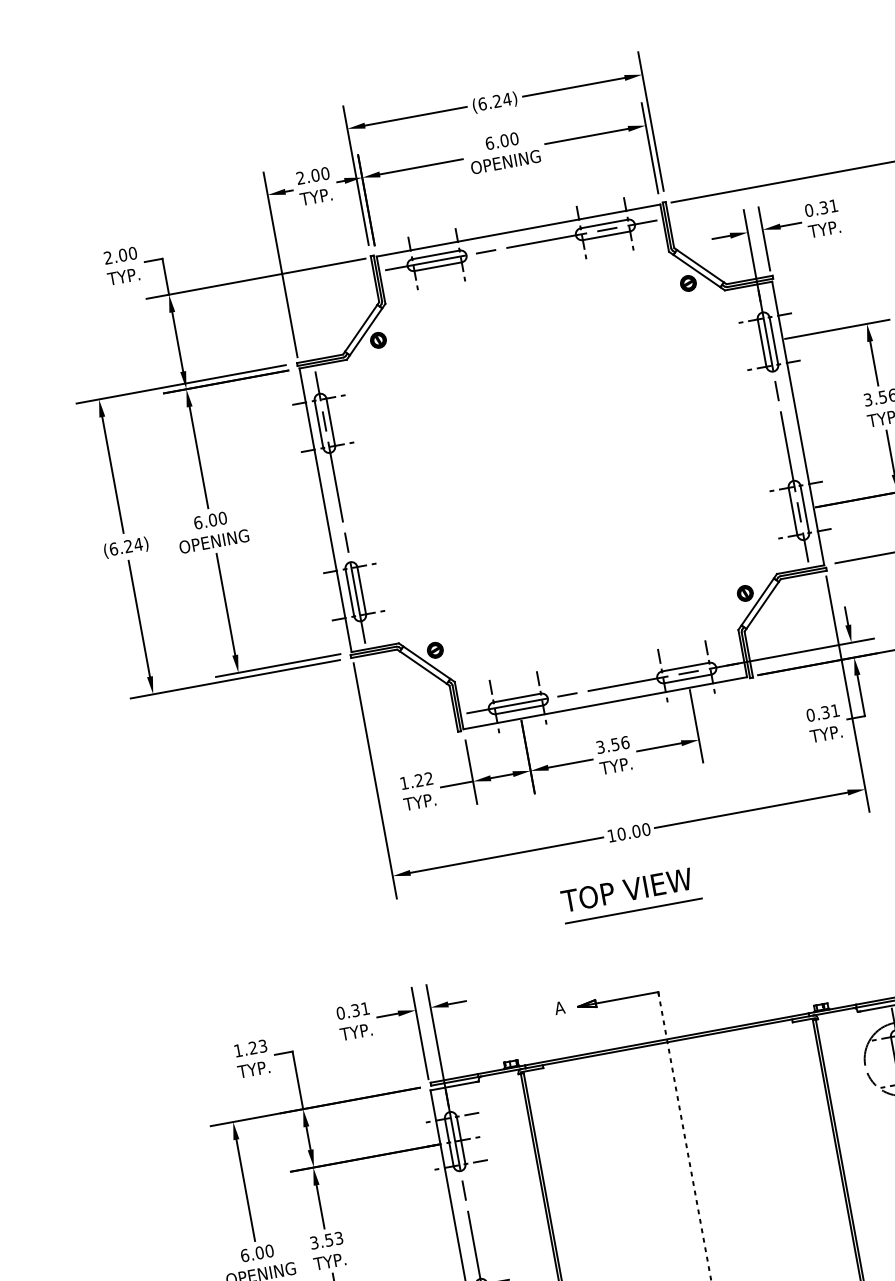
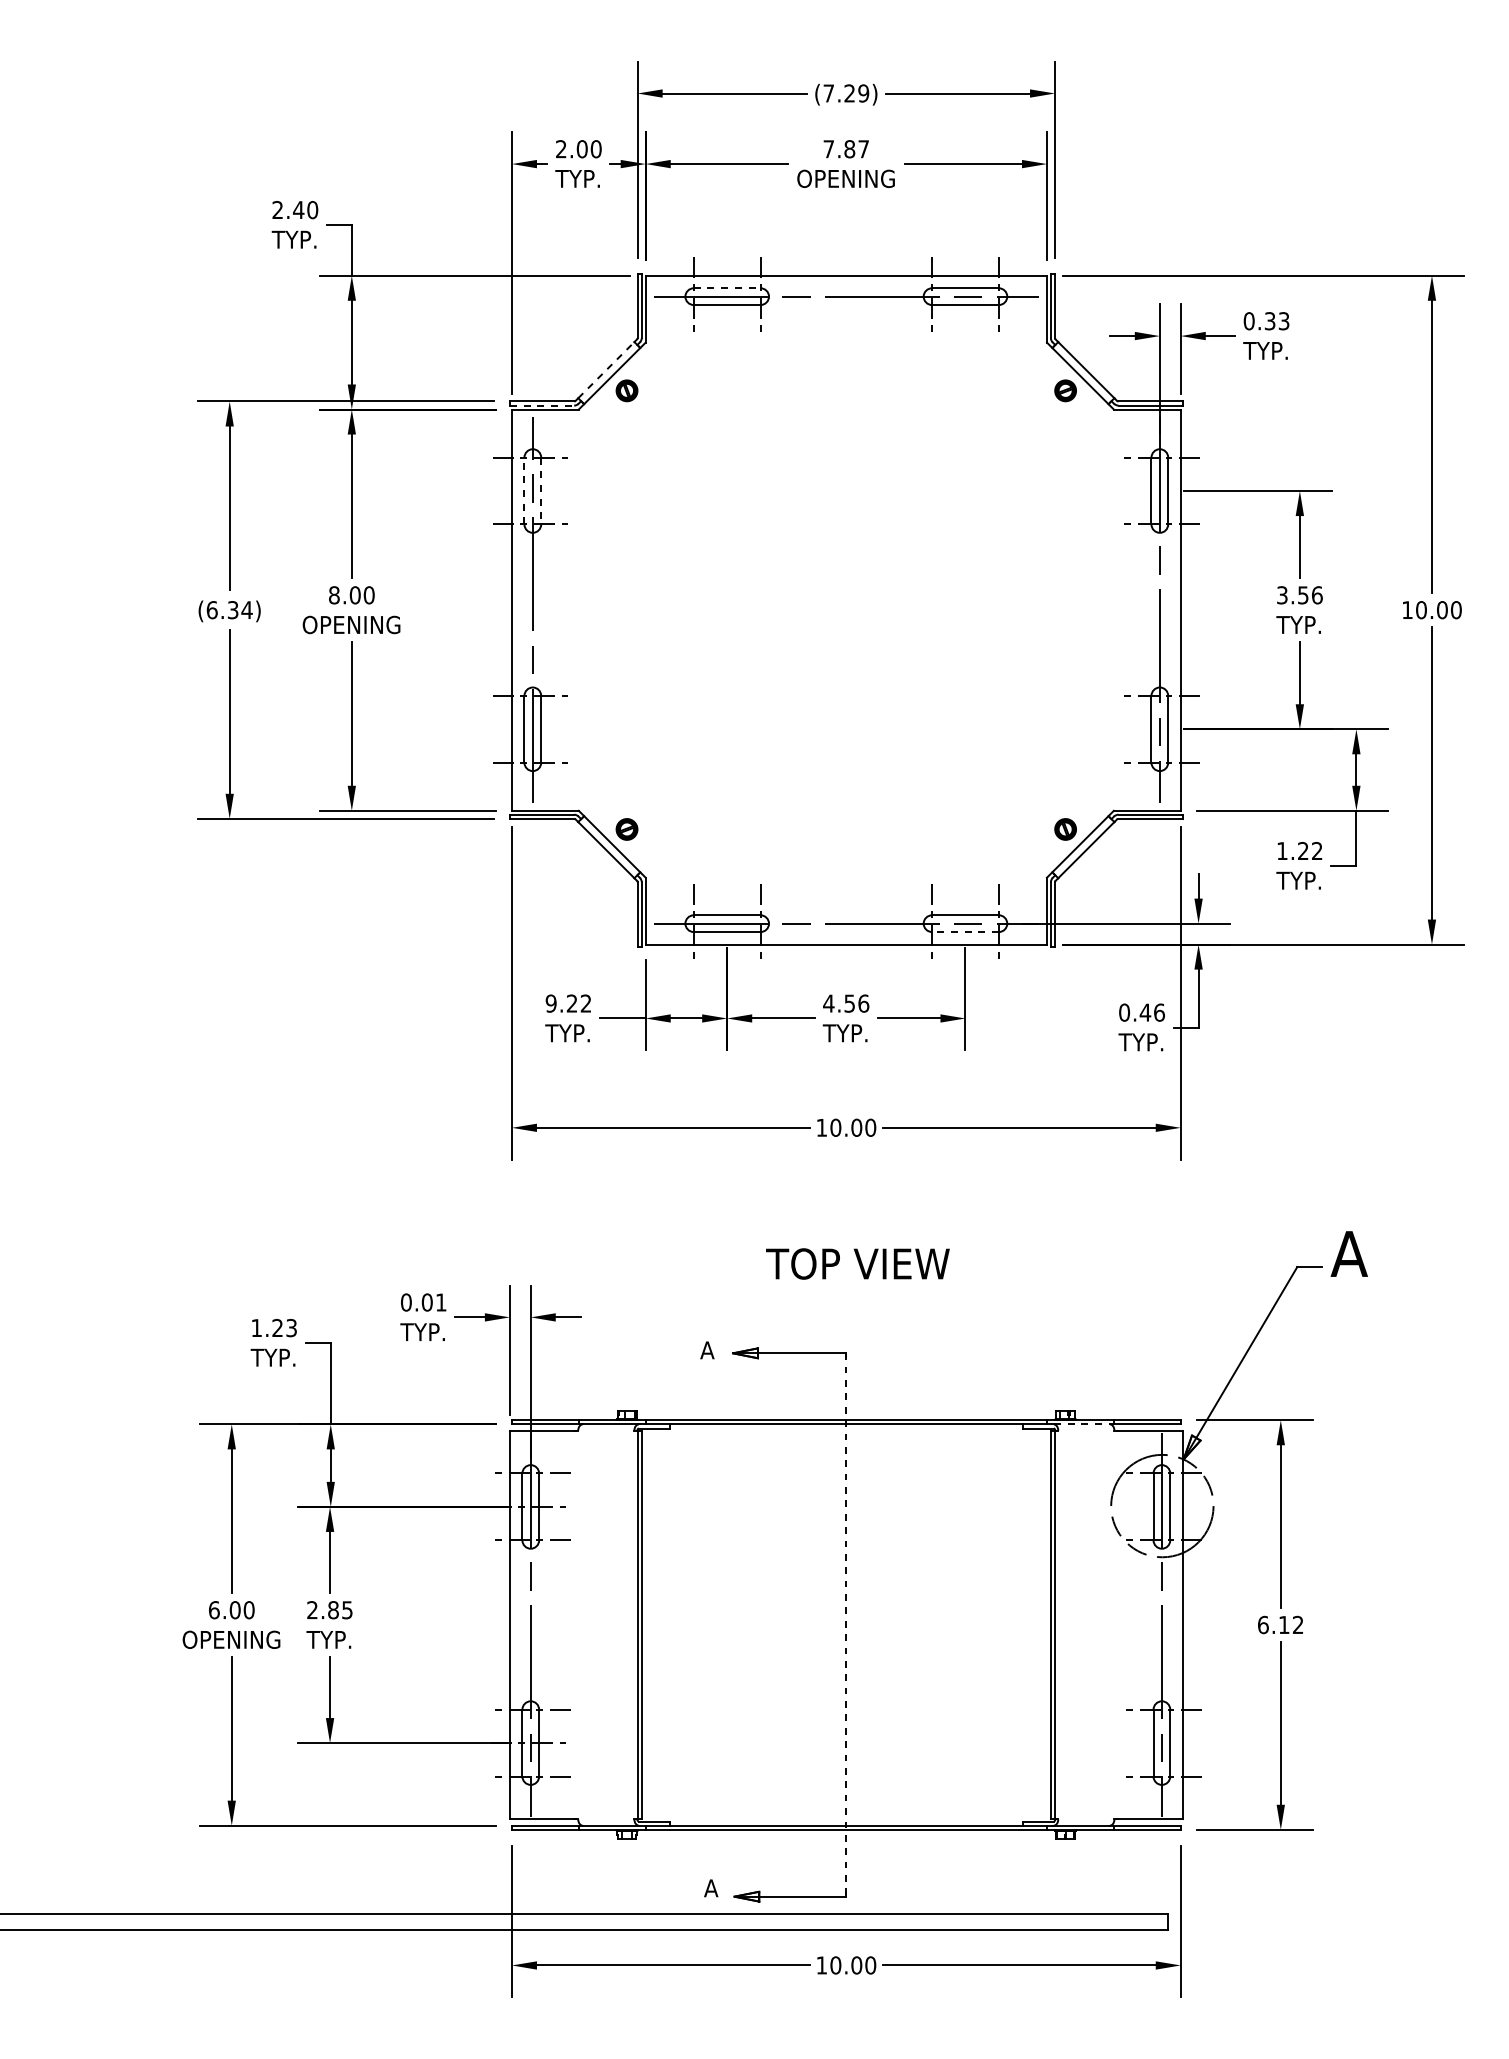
text: (495, 101) -> (846, 93), (6.24) -> (7.29)
text: (502, 141) -> (846, 149), 6.00 -> 7.87
text: (833, 206) -> (1283, 321), 0.31 -> 0.33
text: (122, 255) -> (298, 210), 2.00 -> 2.40
line: (436, 255) -> (727, 288), solid -> dashed
line: (361, 328) -> (606, 370), solid -> dashed
line: (320, 361) -> (542, 405), solid -> dashed
line: (331, 422) -> (541, 491), solid -> dashed
line: (318, 424) -> (524, 490), solid -> dashed
text: (198, 522) -> (334, 595), 6.00 -> 8.00
text: (128, 546) -> (232, 610), (6.24) -> (6.34)
line: (687, 679) -> (964, 932), solid -> dashed
text: (829, 711) -> (1151, 1012), 0.31 -> 0.46
text: (600, 747) -> (828, 1003), 3.56 -> 4.56
text: (403, 783) -> (550, 1003), 1.22 -> 9.22
text: (626, 889) -> (857, 1263), moved
line: (634, 911) -> (833, 1236), removed
text: (355, 1010) -> (426, 1302), 0.31 -> 0.01
line: (834, 1011) -> (1082, 1424), solid -> dashed
text: (326, 1240) -> (329, 1610), 3.53 -> 2.85

